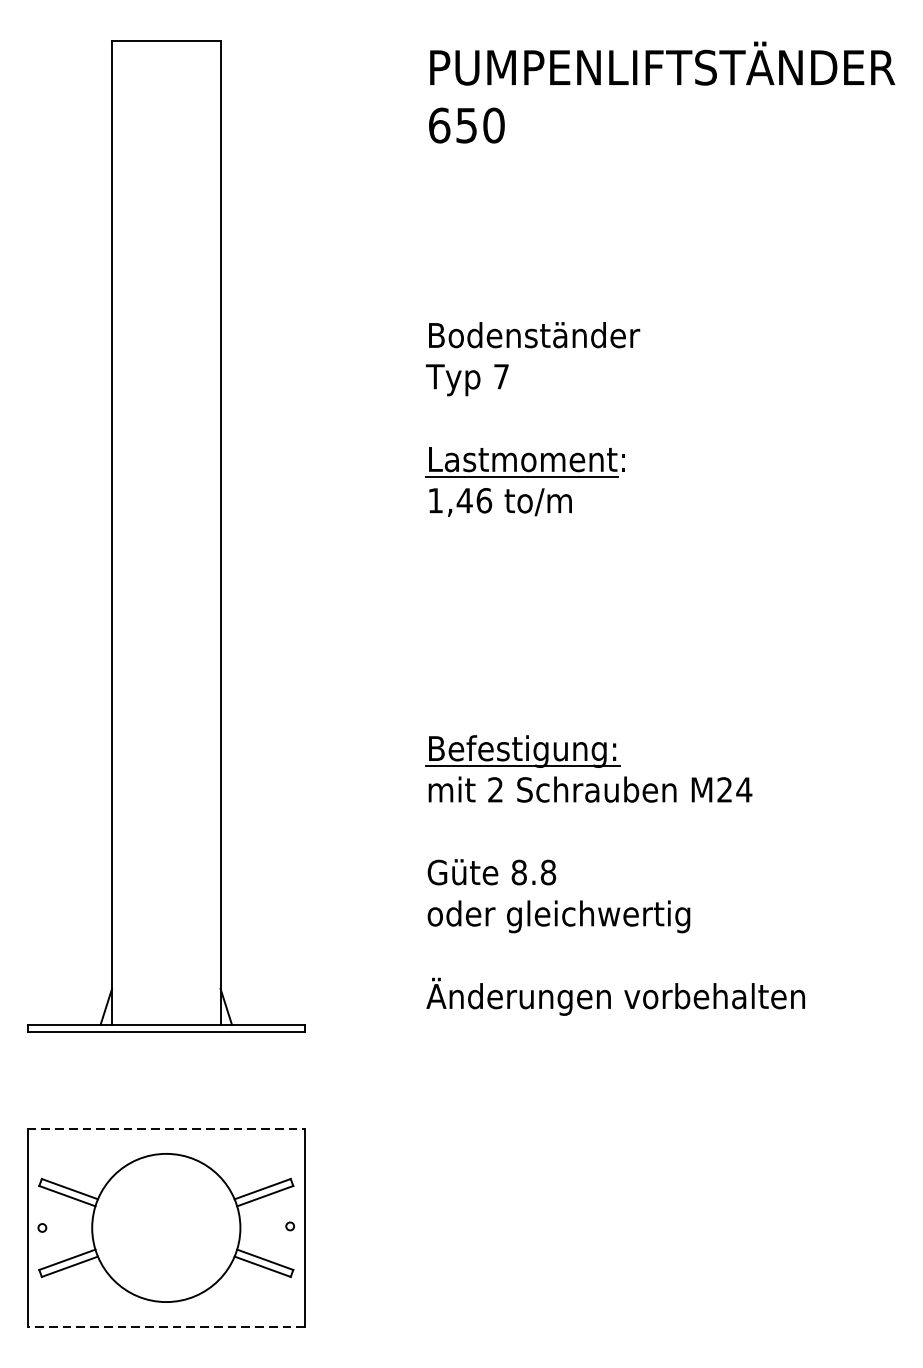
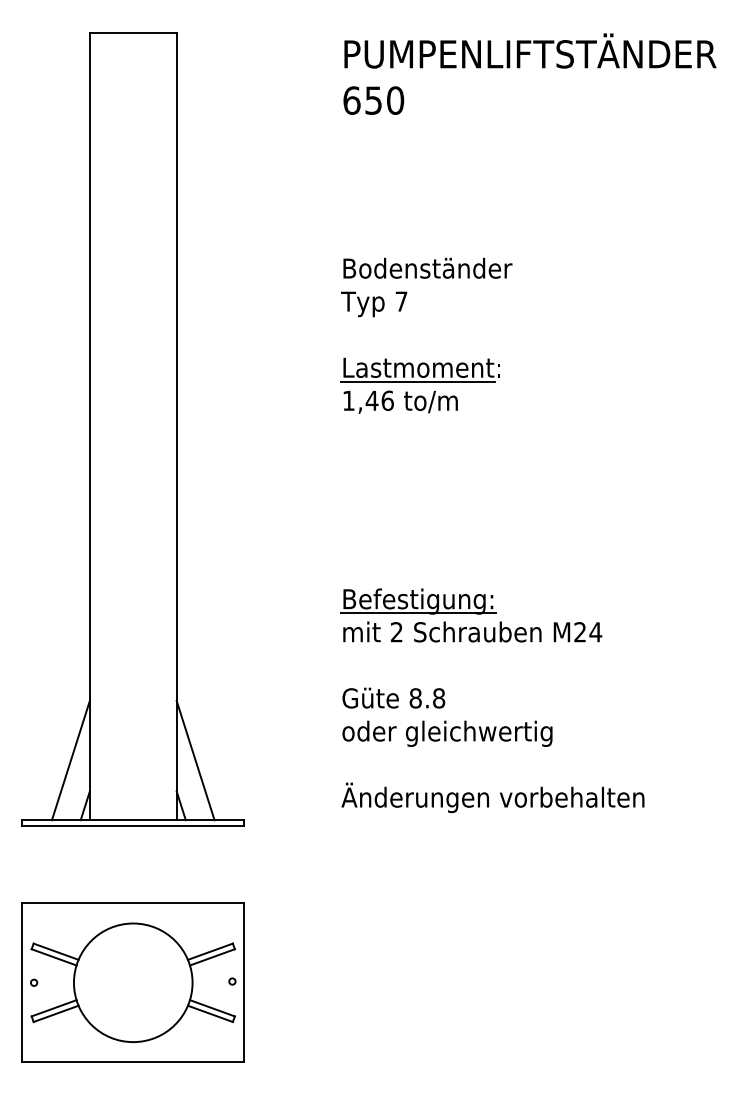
line: (87, 950) -> (70, 760), added
line: (244, 950) -> (195, 760), added
line: (166, 1128) -> (133, 903), dashed -> solid
line: (165, 1327) -> (132, 1062), dashed -> solid

